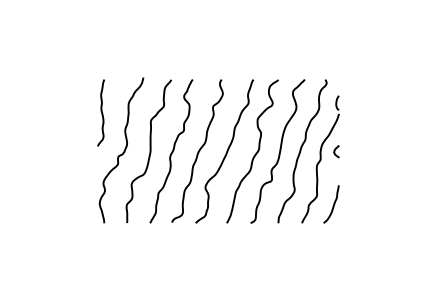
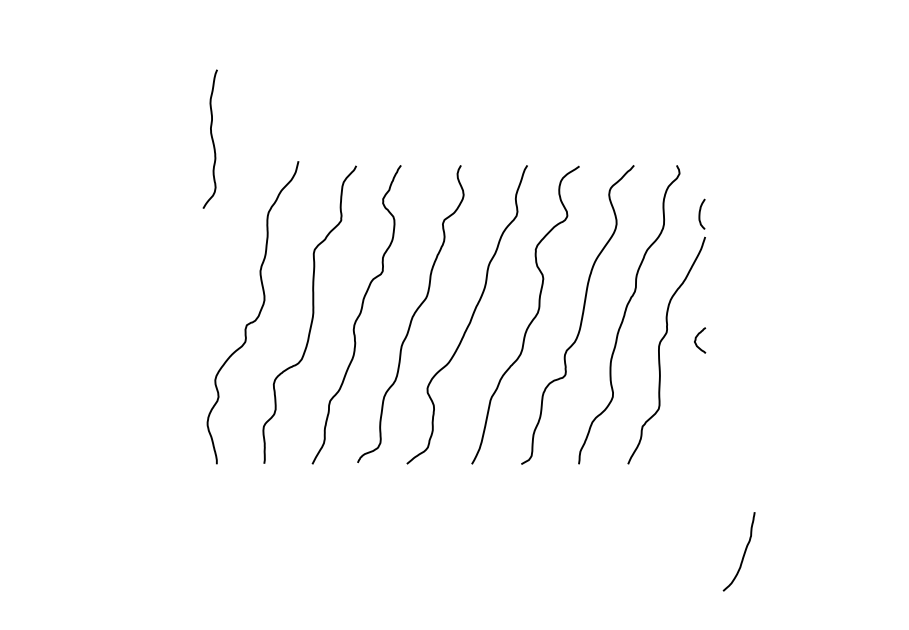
curve: (100, 111) -> (209, 136), moved
curve: (335, 151) -> (697, 339), moved
curve: (333, 204) -> (743, 552), moved

